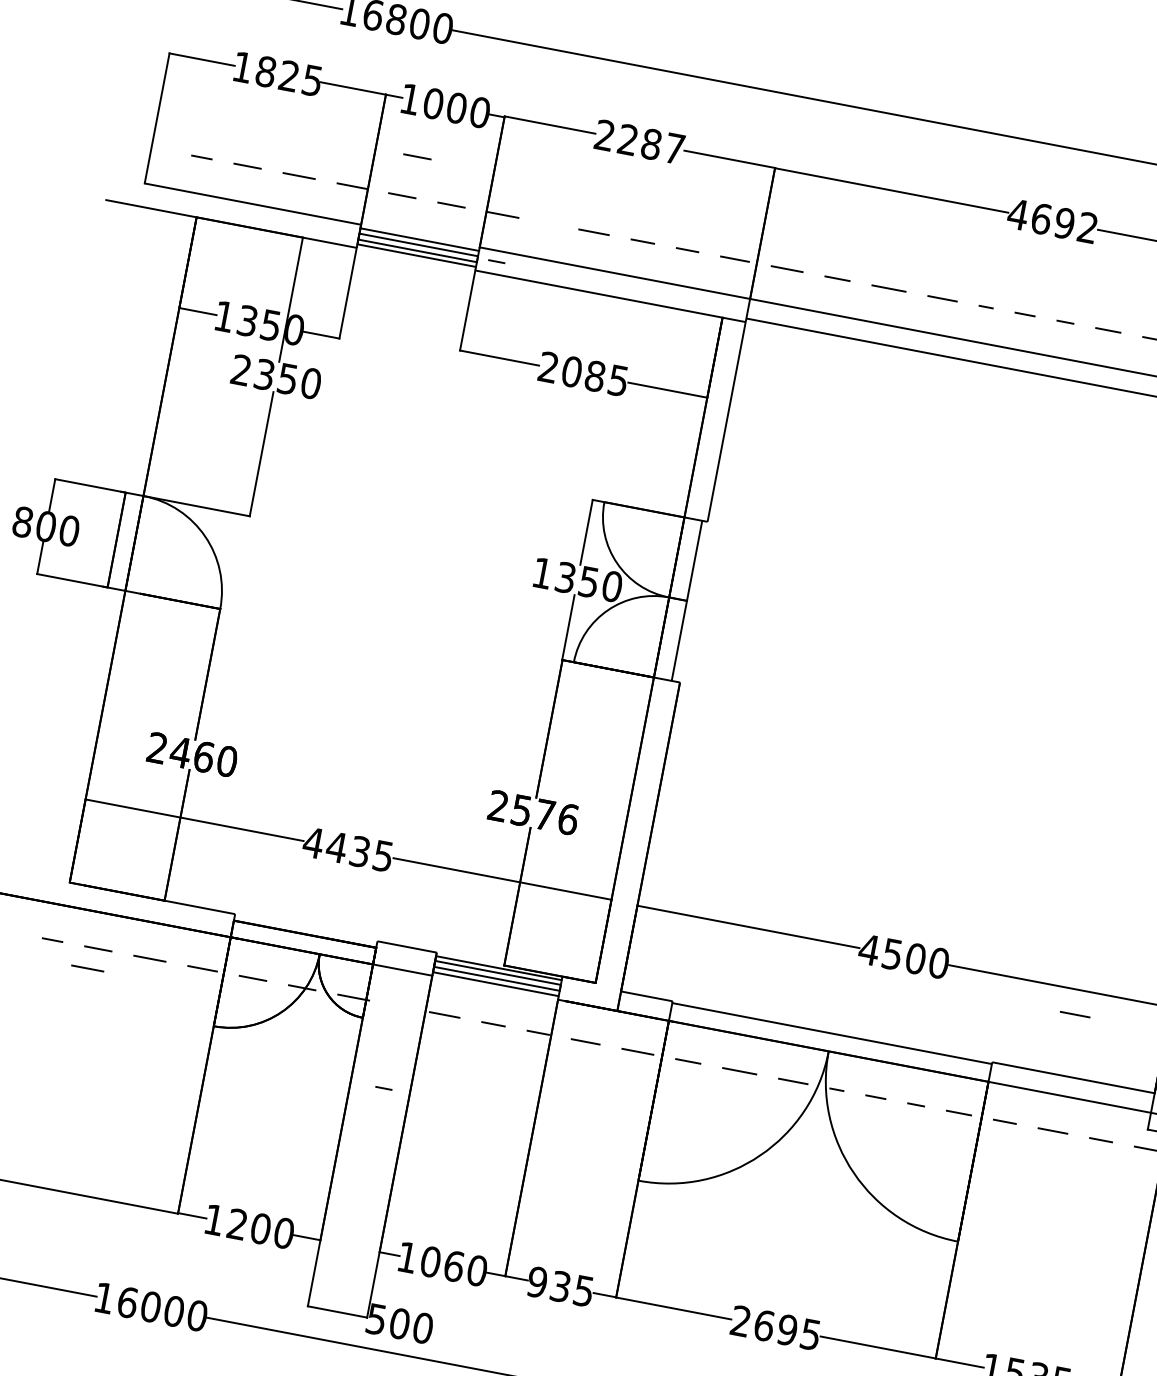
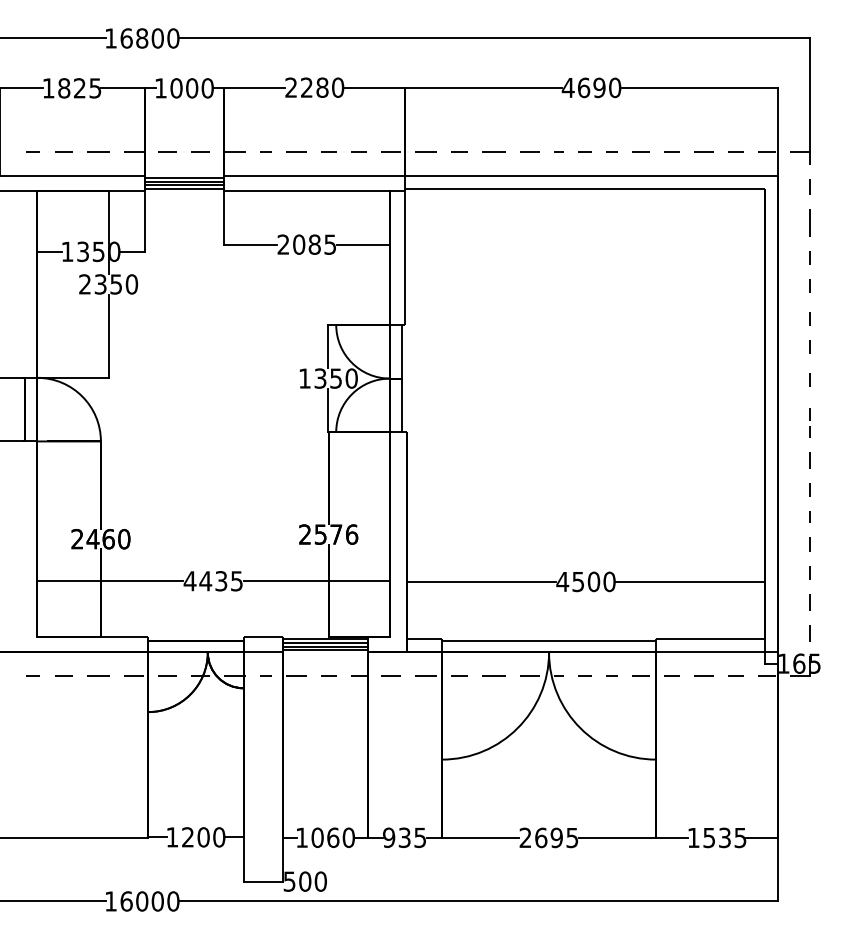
text: (675, 148) -> (338, 87), 2287 -> 2280
line: (417, 156) -> (172, 124), removed
text: (1088, 227) -> (615, 87), 4692 -> 4690
line: (496, 261) -> (265, 151), moved
line: (87, 967) -> (59, 689), removed
line: (1074, 1013) -> (703, 597), removed
line: (383, 1087) -> (265, 675), moved

